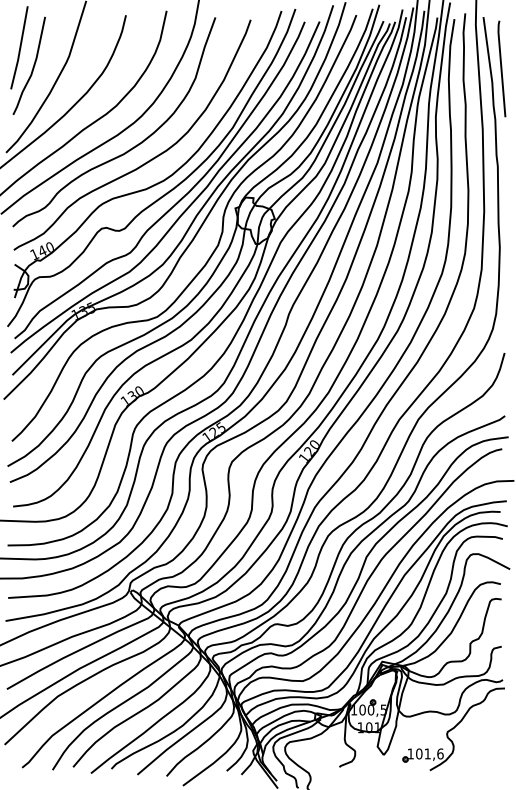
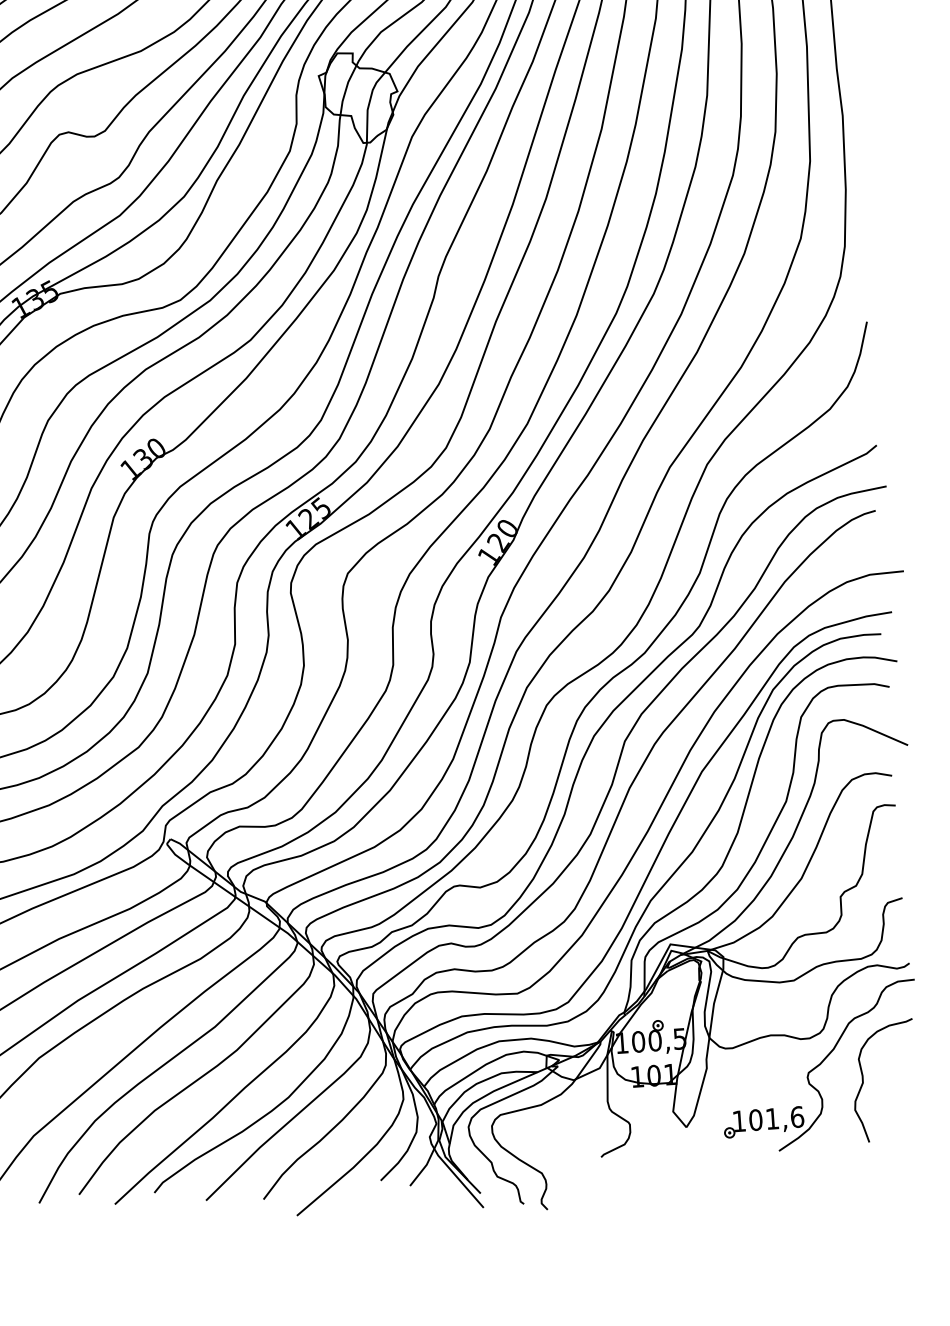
curve: (475, 738) -> (863, 1081), added

